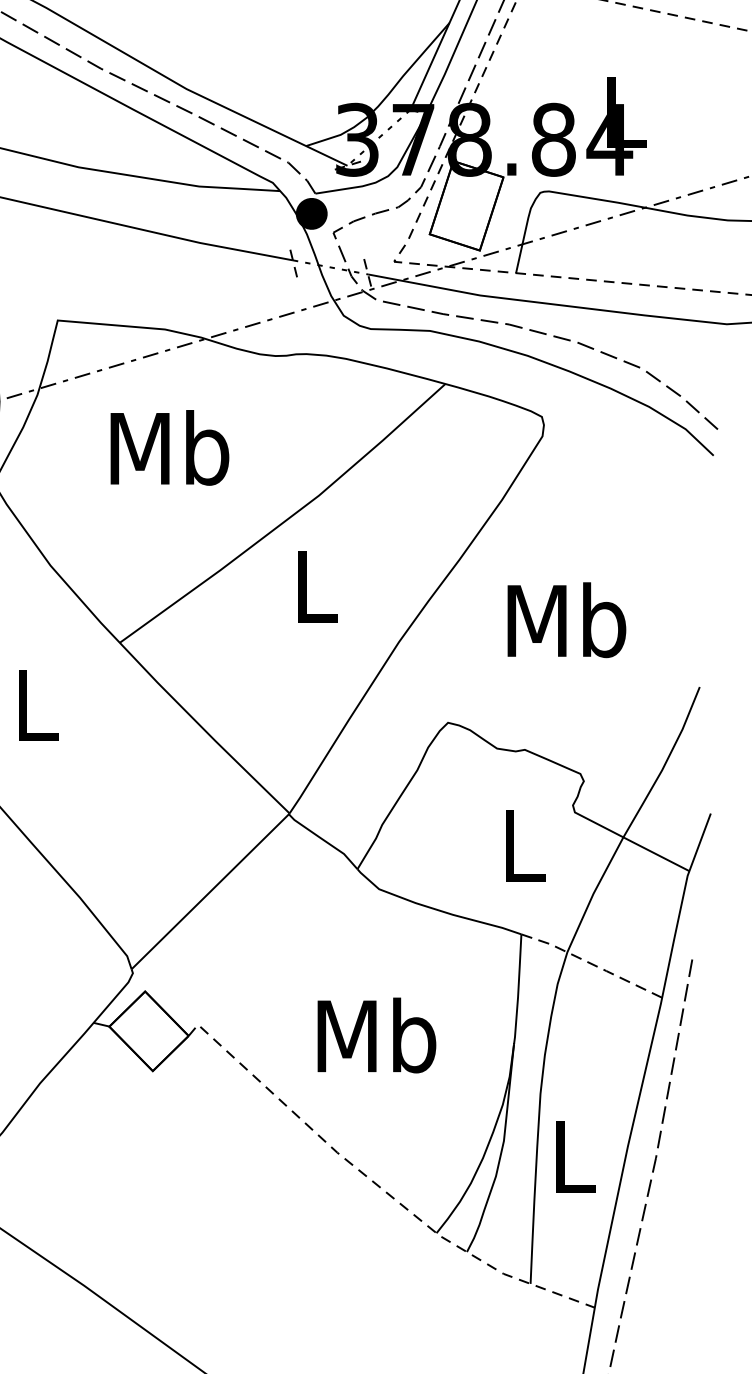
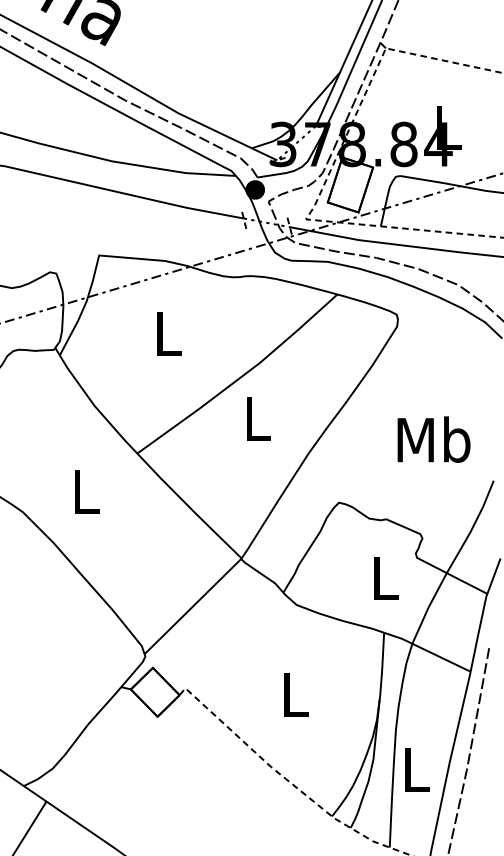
text: (168, 447) -> (167, 333), Mb -> L
text: (565, 619) -> (433, 439), moved
line: (593, 964) -> (428, 651), dashed -> solid
text: (377, 1034) -> (295, 694), Mb -> L

